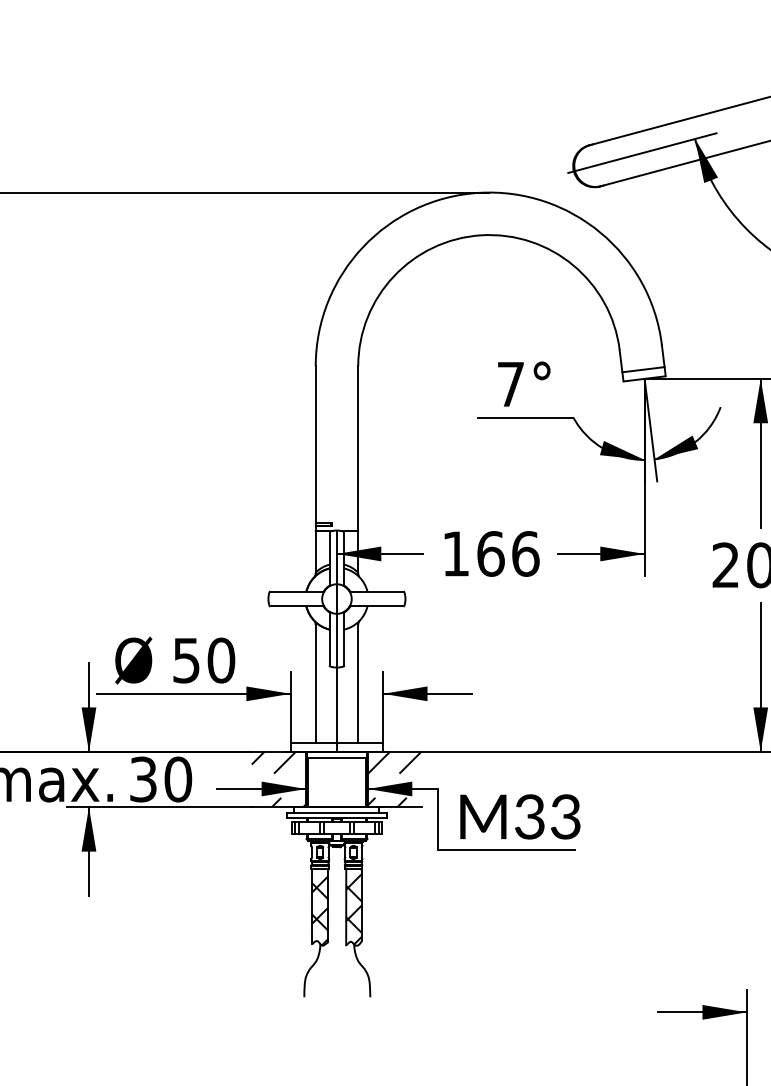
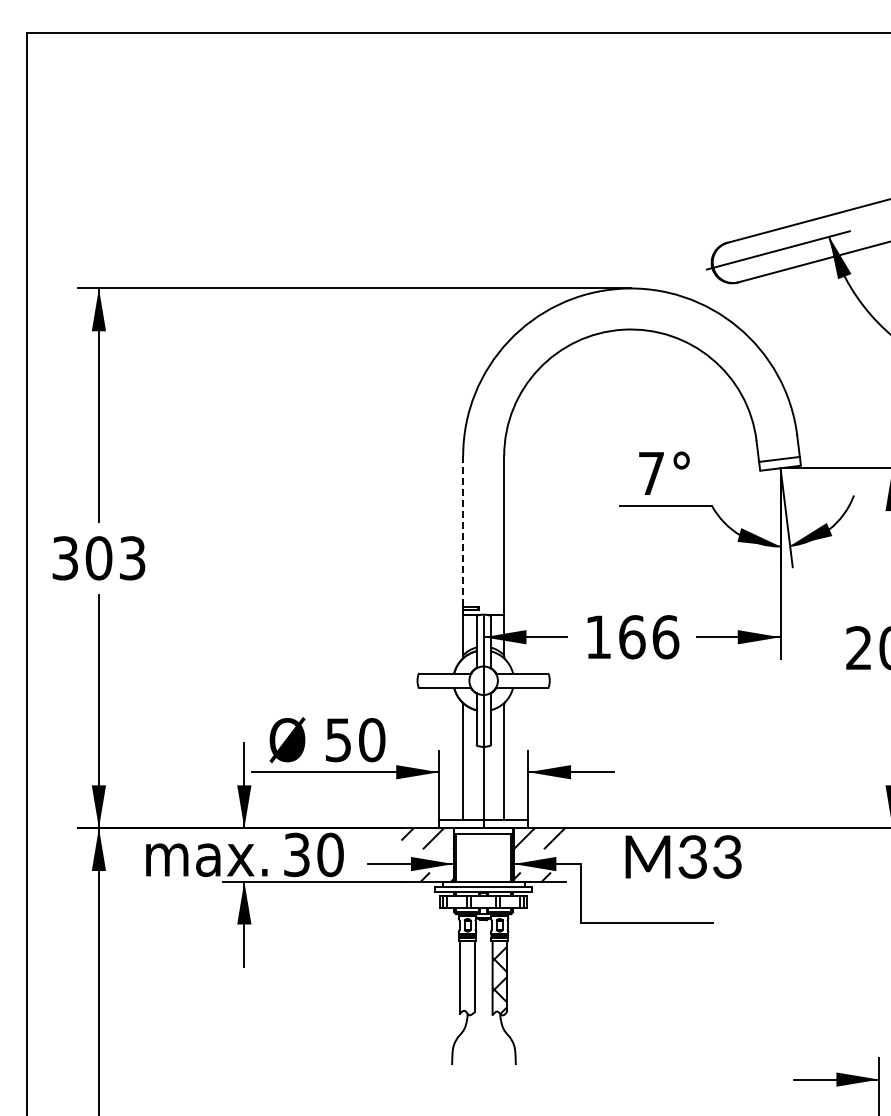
line: (316, 445) -> (463, 532), solid -> dashed
text: (520, 816) -> (683, 856), moved
hatch: (320, 910) -> (467, 981), removed

